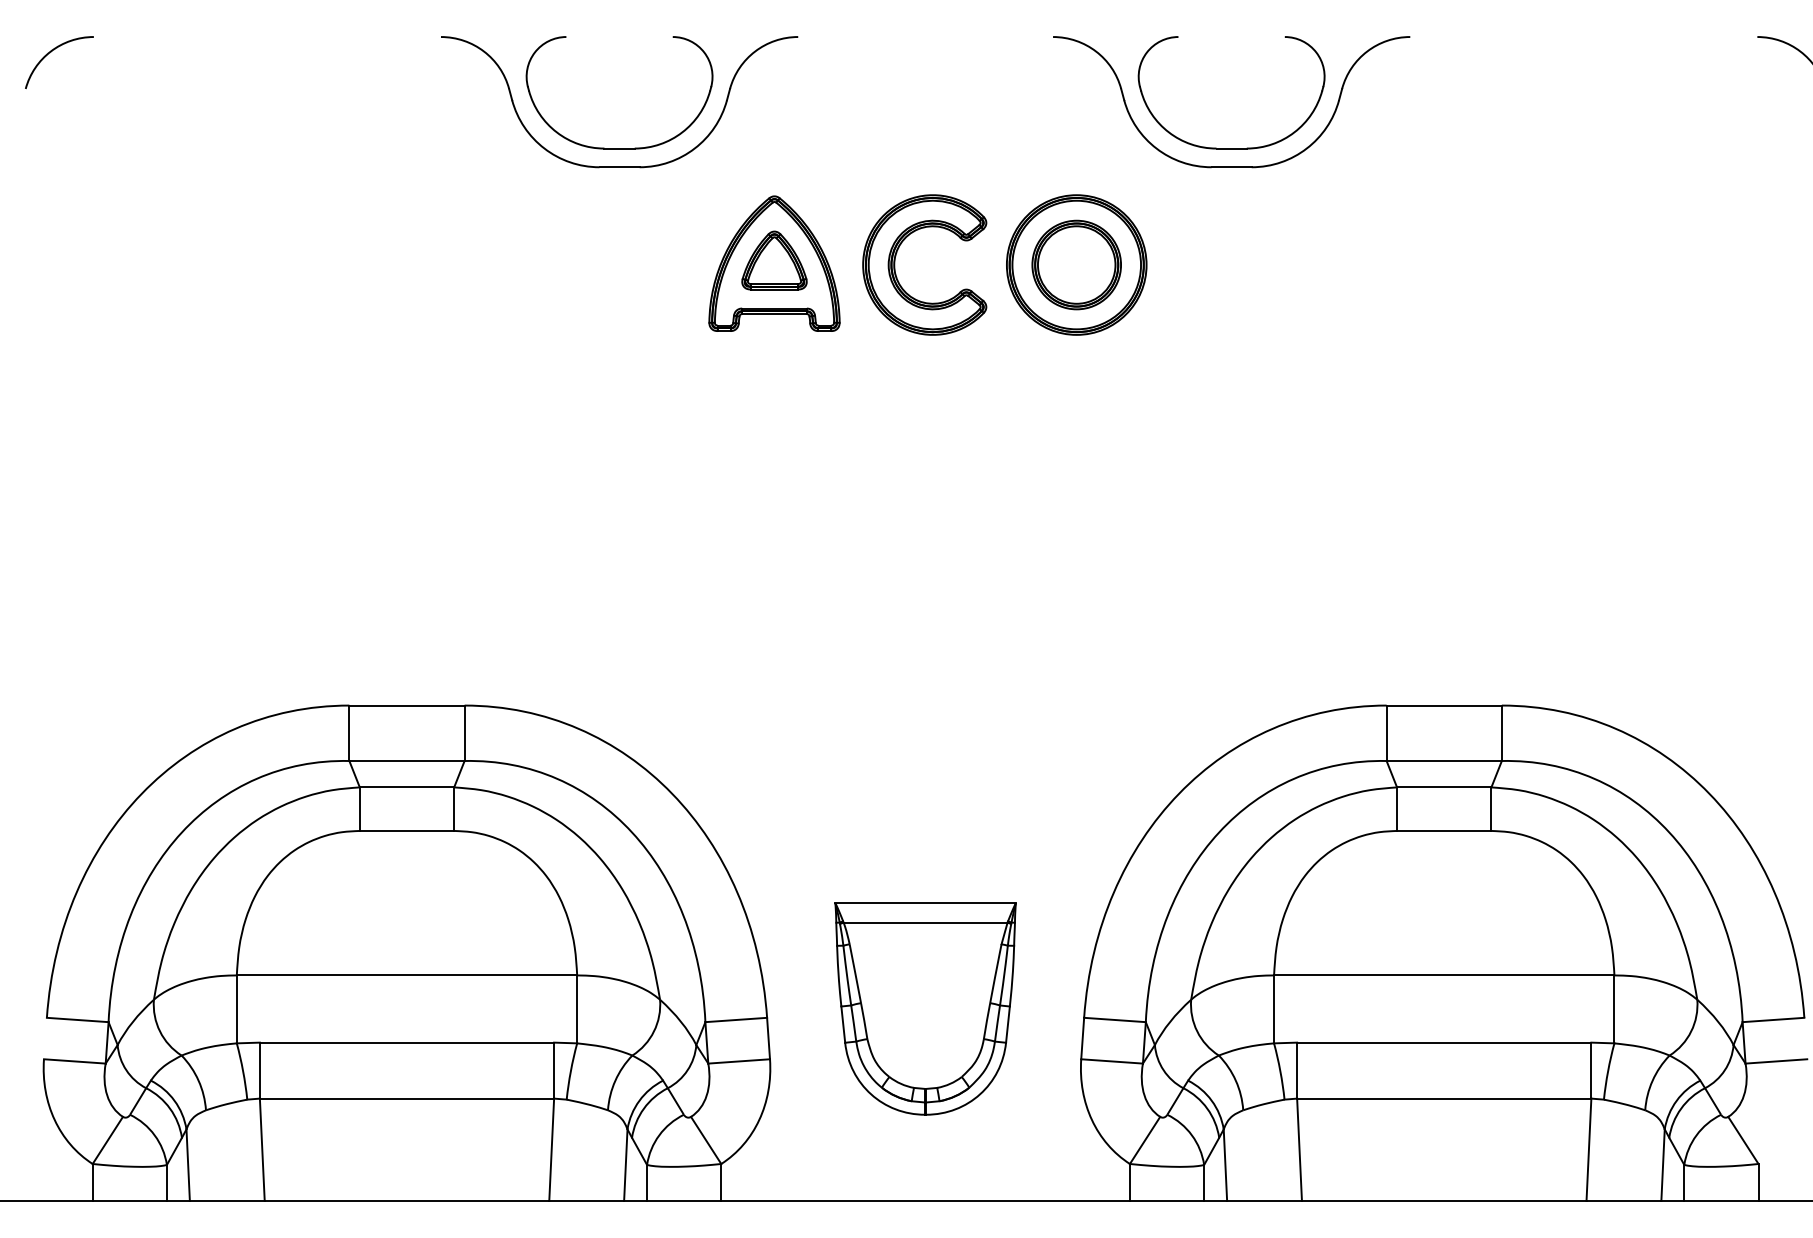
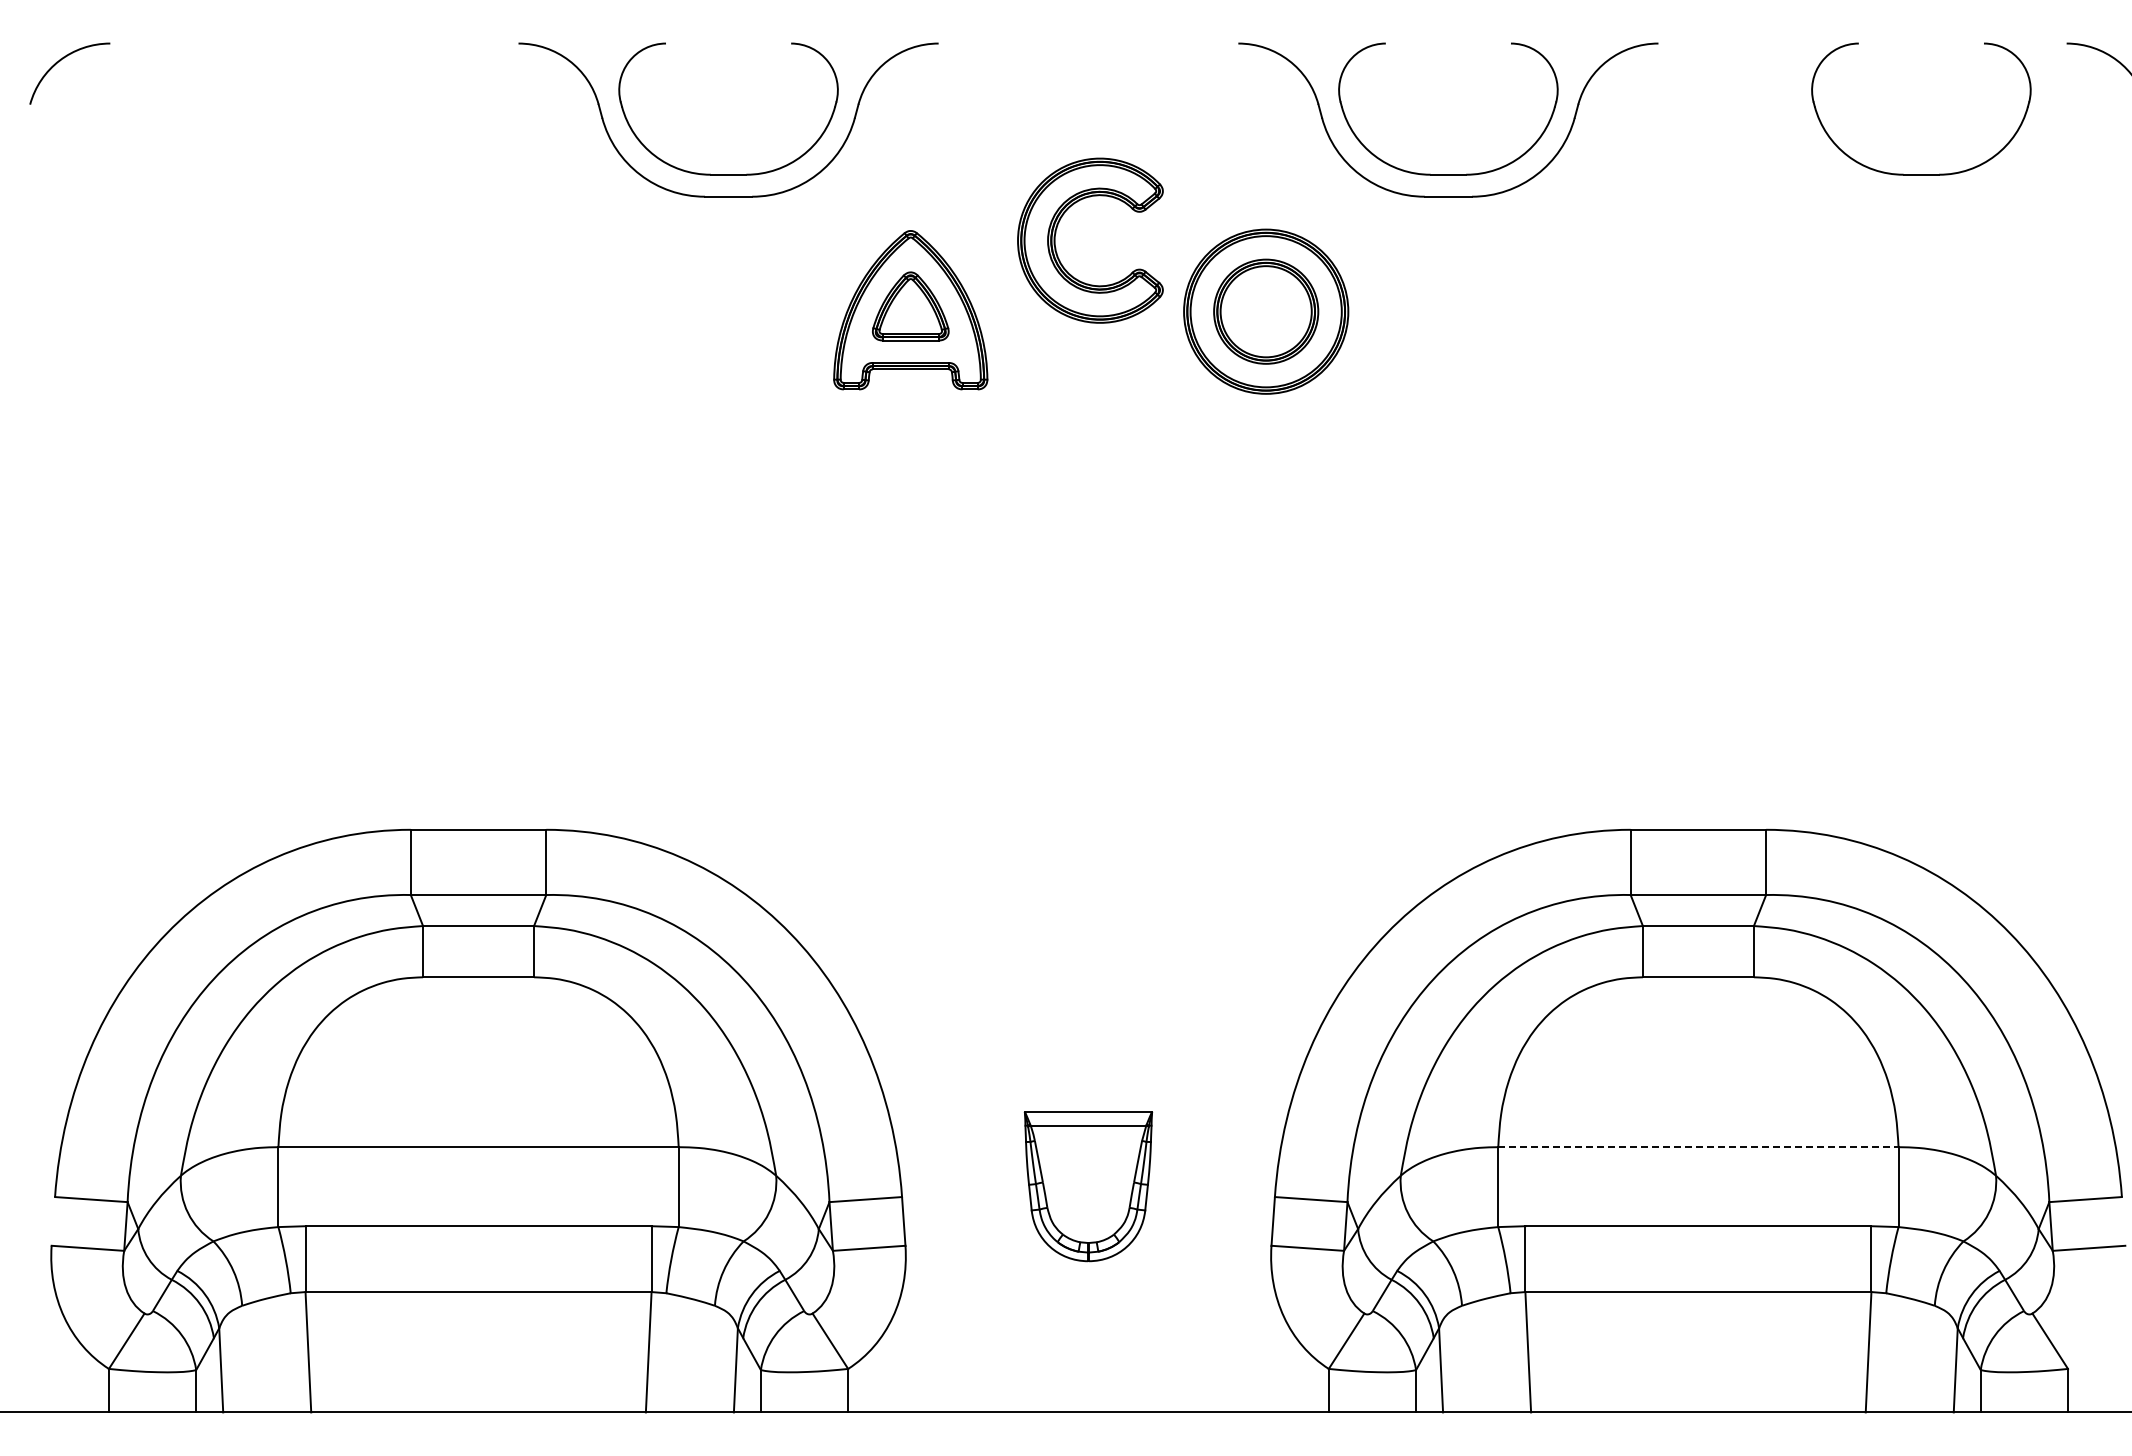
part: (1633, 148) -> (1921, 174), added
part: (895, 258) -> (1056, 233), moved
line: (1444, 975) -> (1698, 1147), solid -> dashed
part: (925, 1008) -> (1088, 1186), size x0.6

